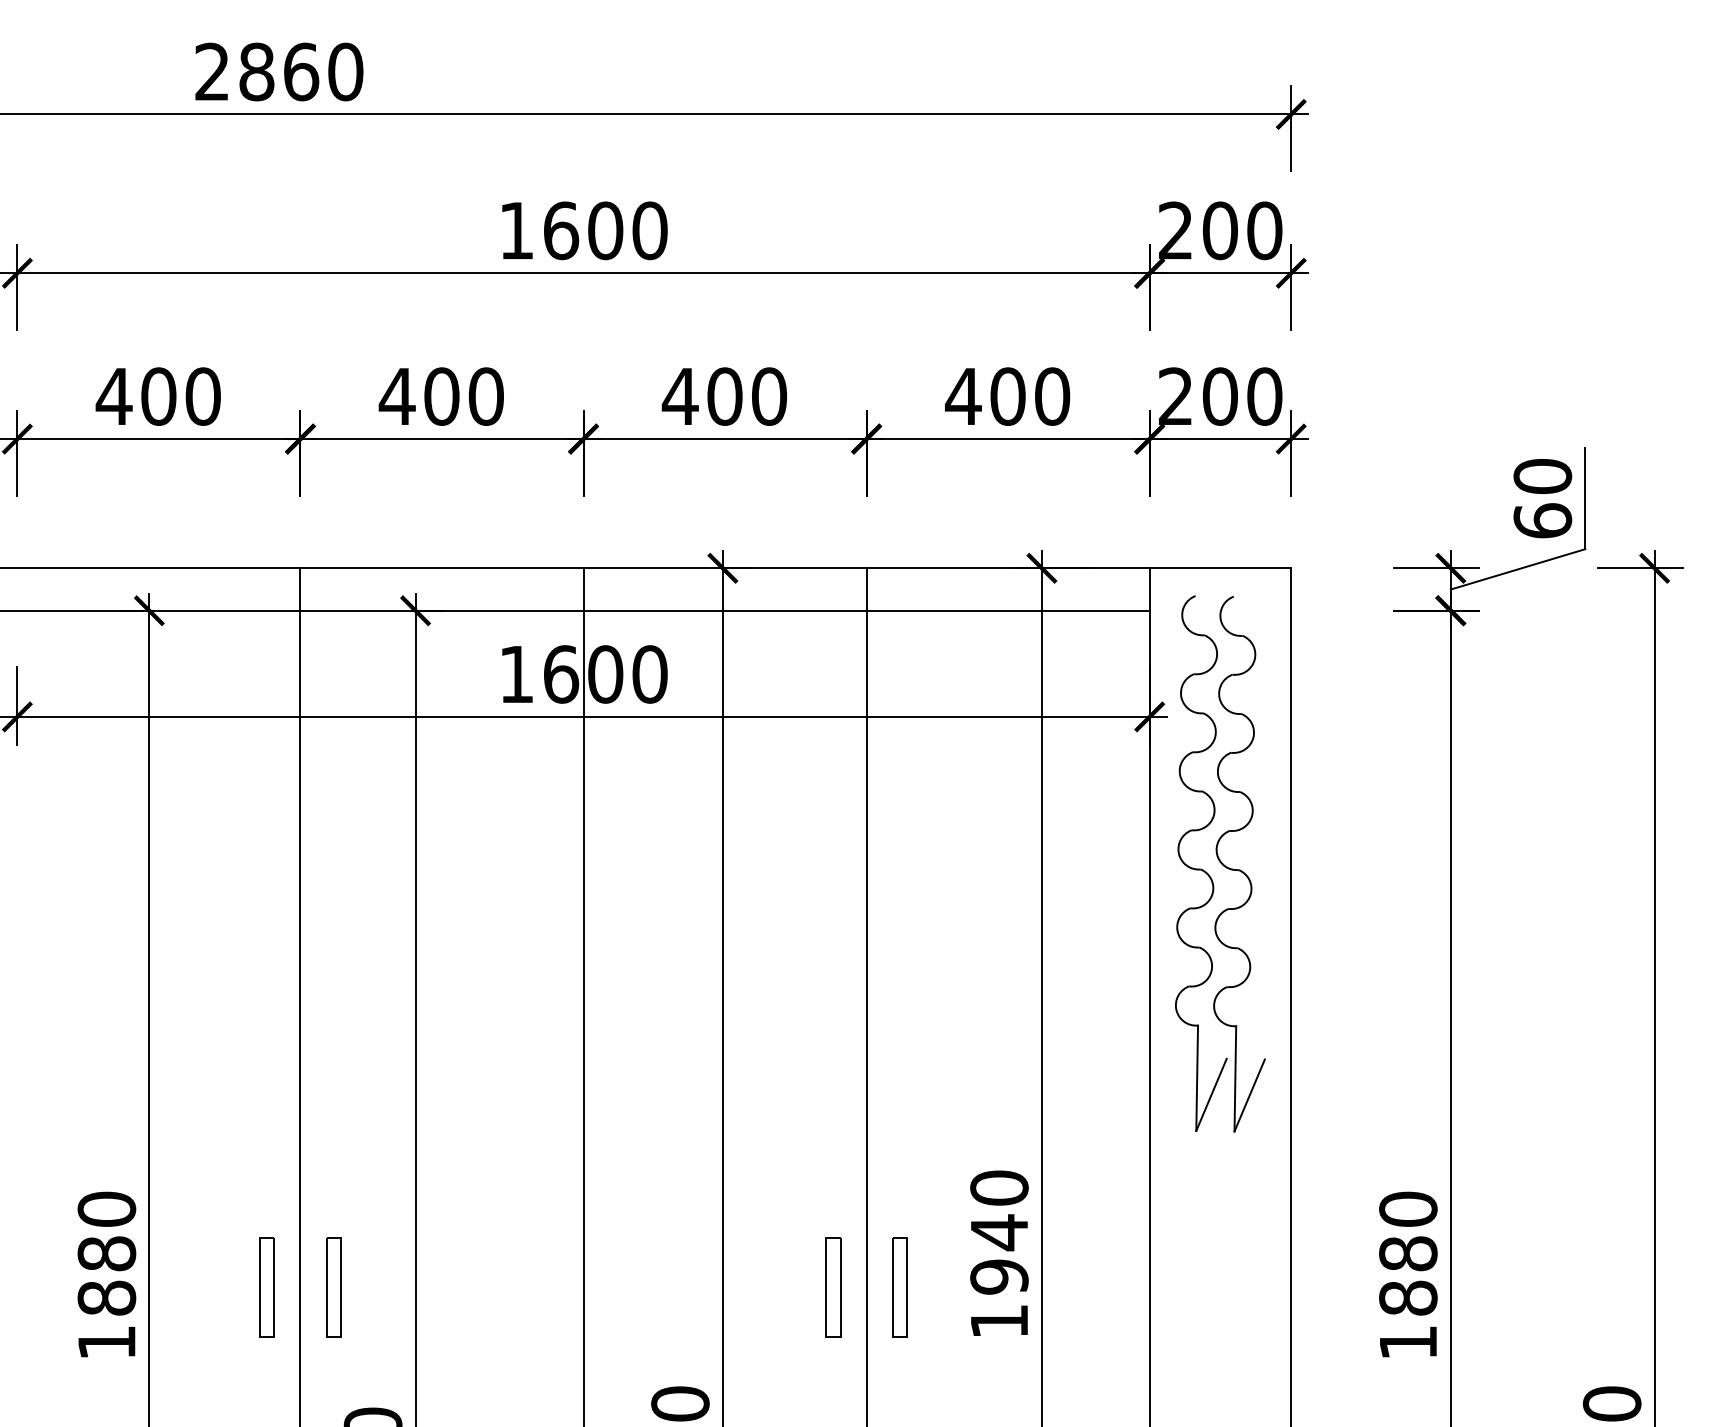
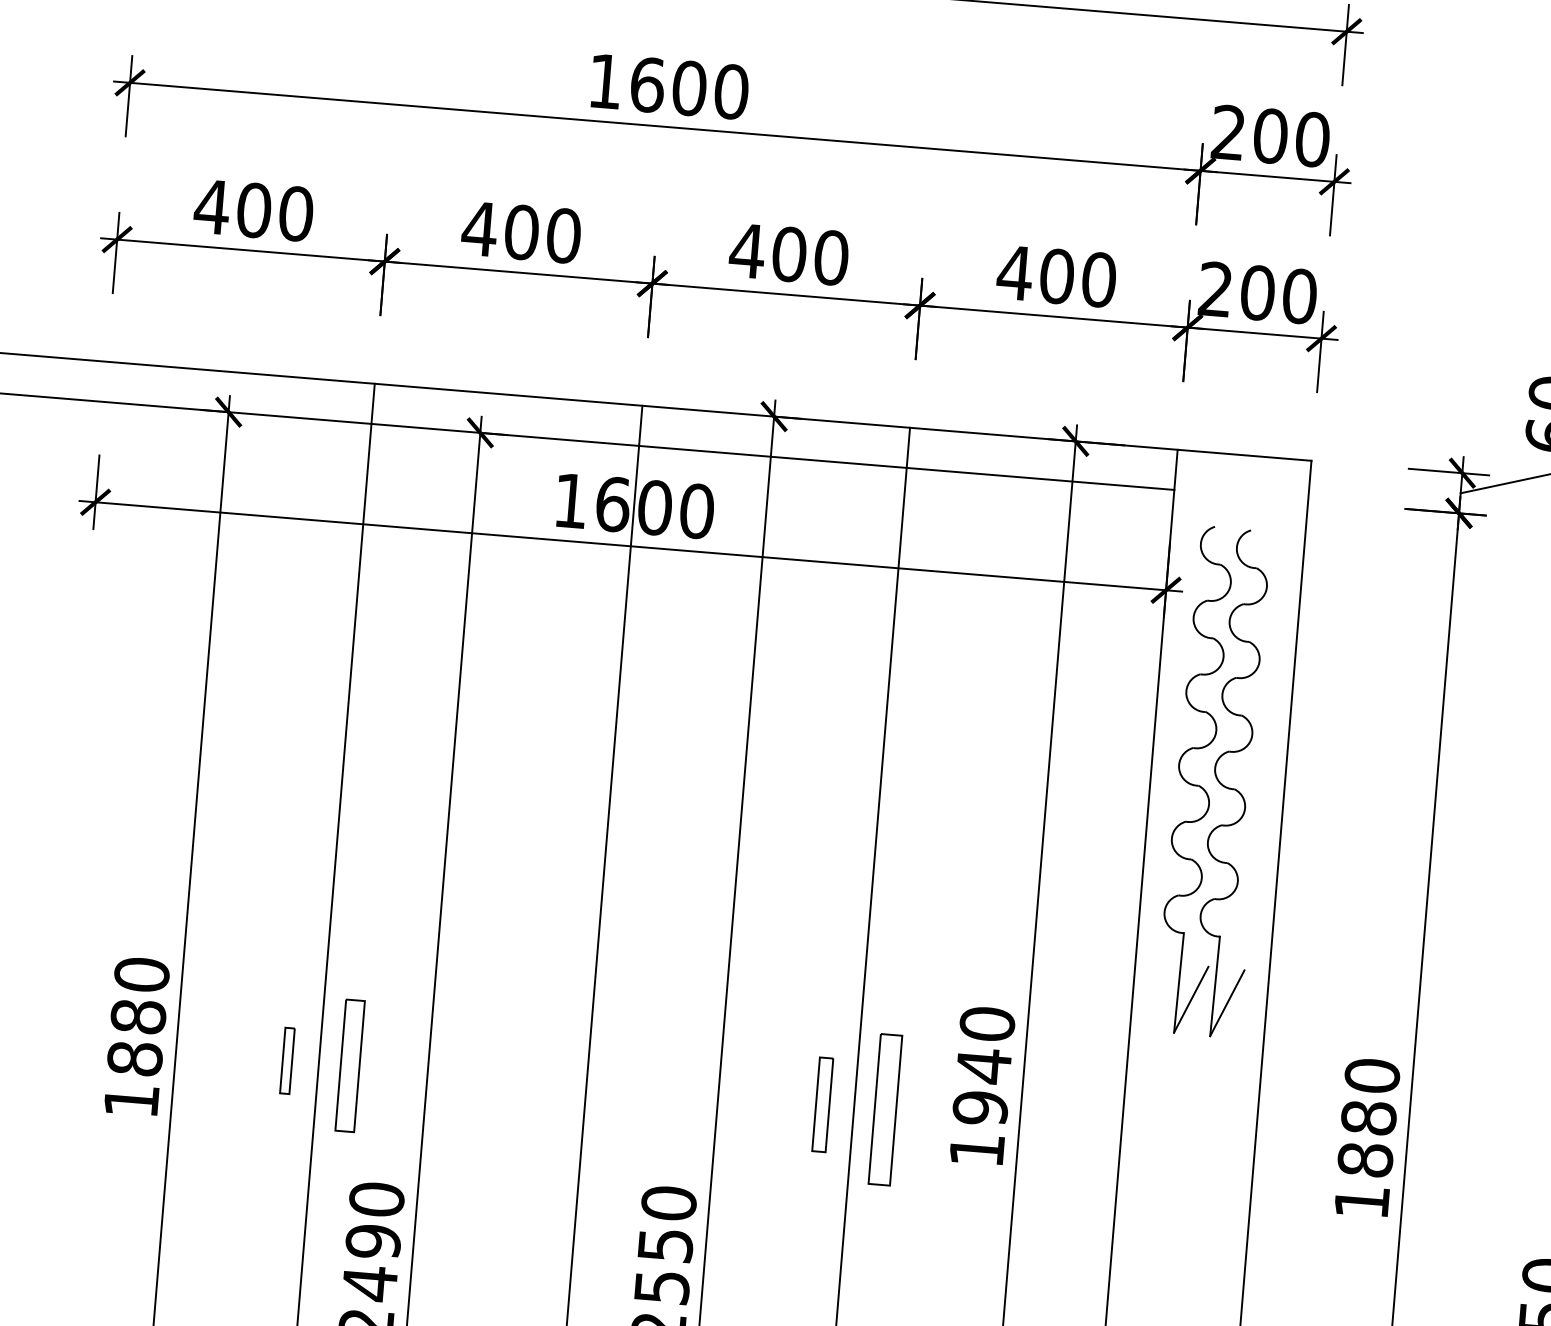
part: (1220, 863) -> (1217, 781), moved
part: (266, 1287) -> (286, 1061), size x0.7
part: (333, 1287) -> (350, 1066), size x1.4
part: (899, 1287) -> (885, 1110), size x1.6

